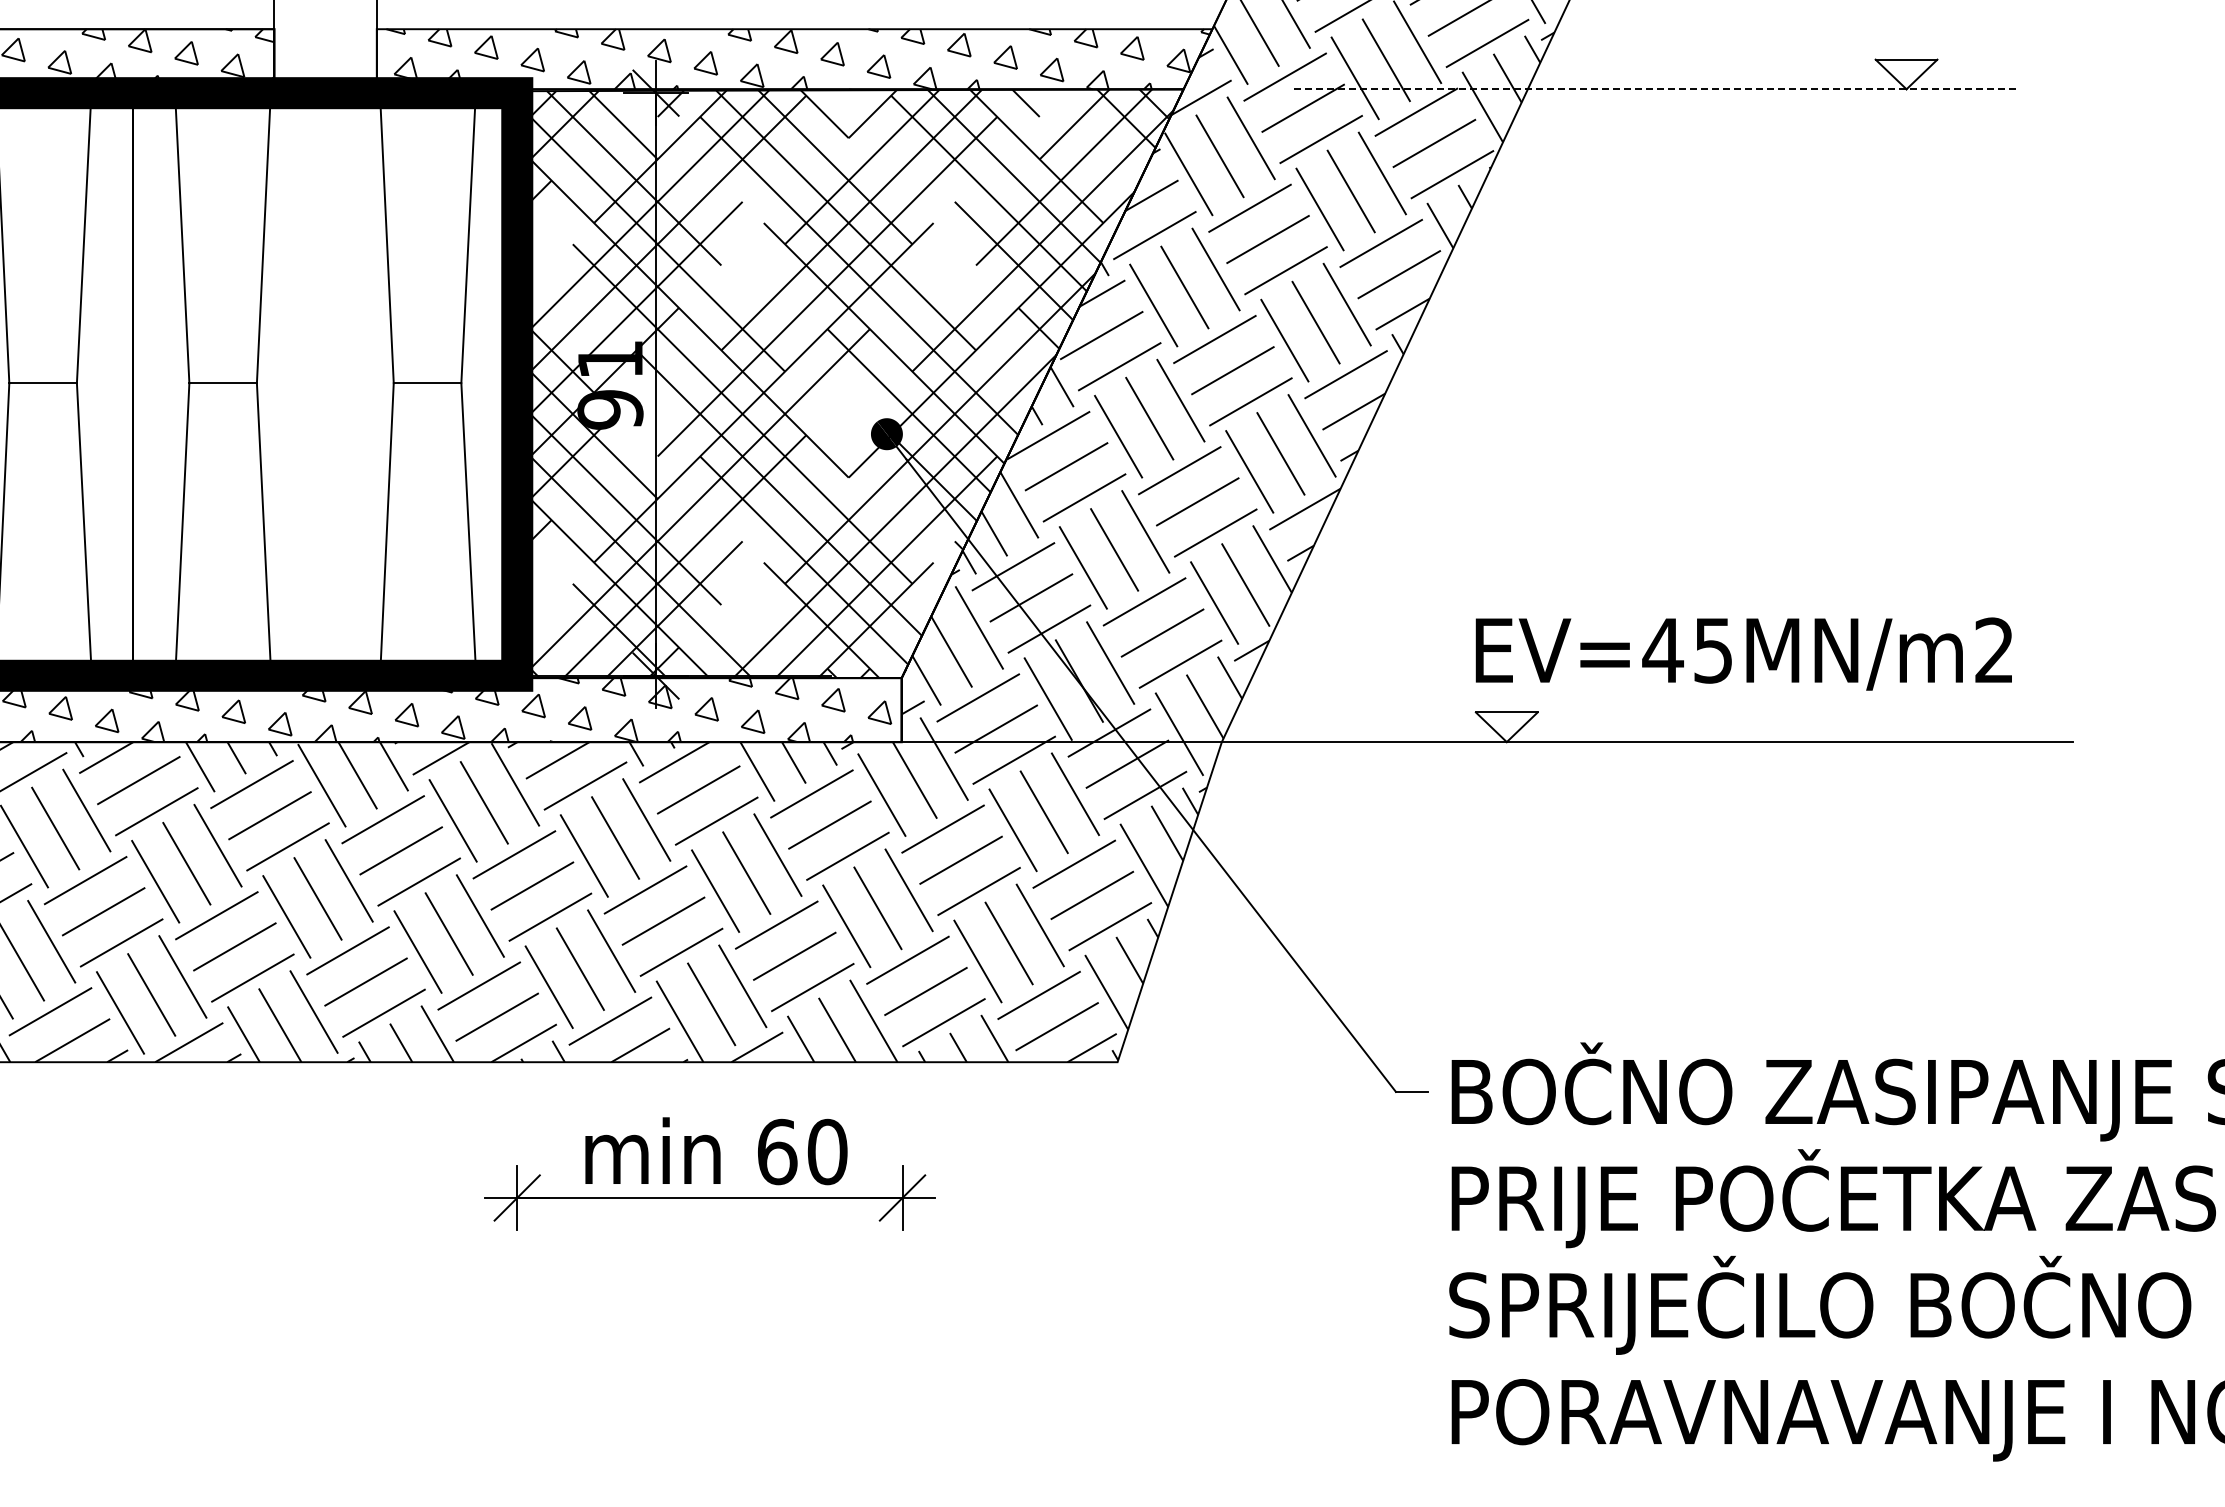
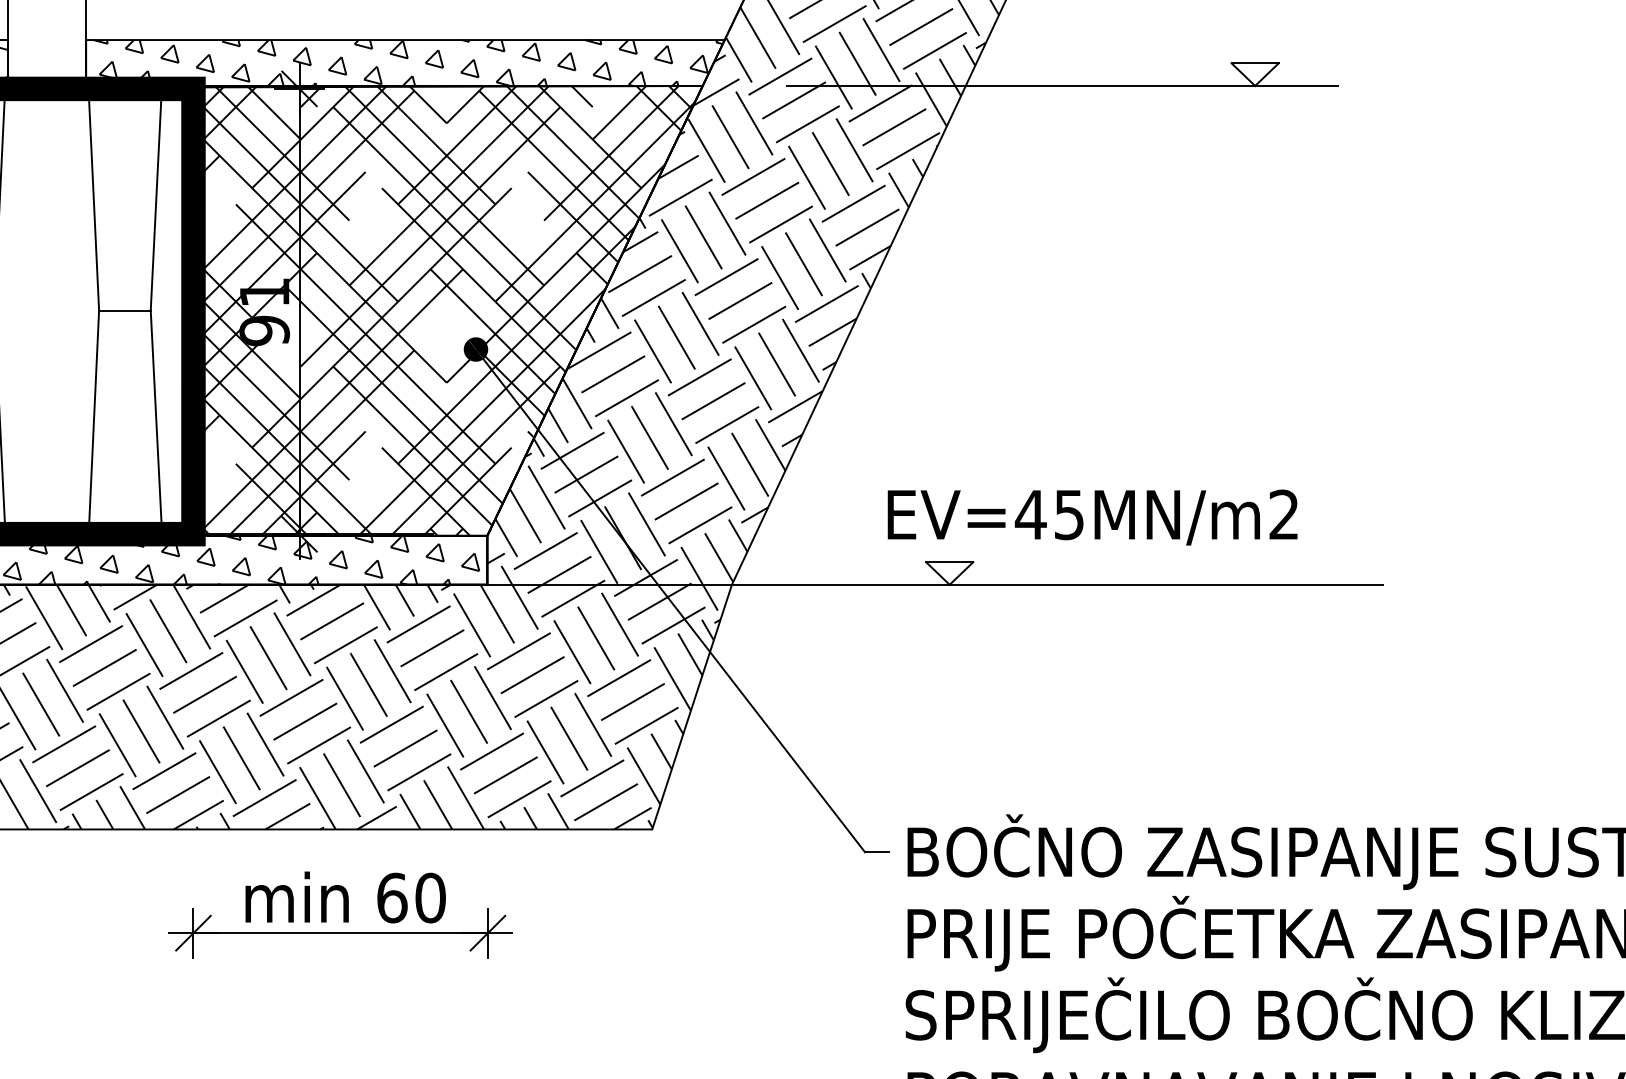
line: (1655, 89) -> (1063, 86), dashed -> solid
text: (1743, 653) -> (1092, 517), moved

